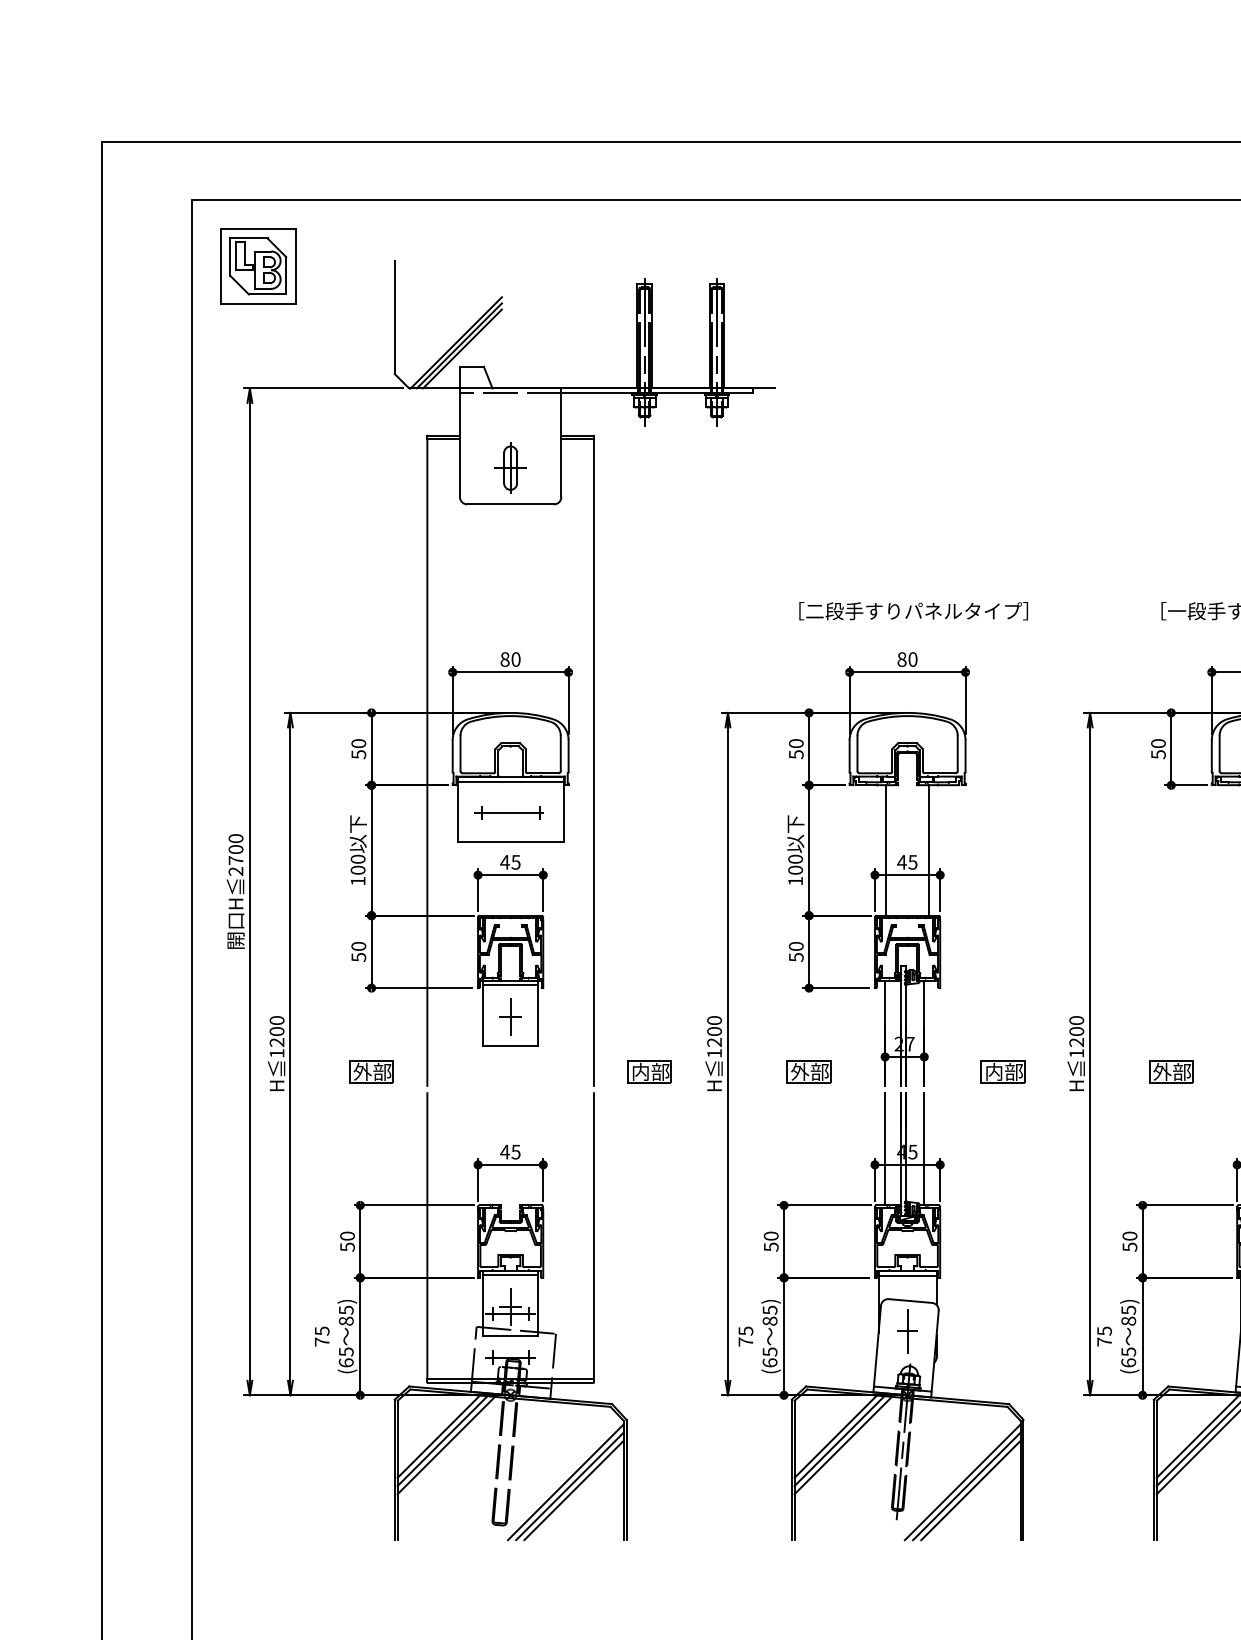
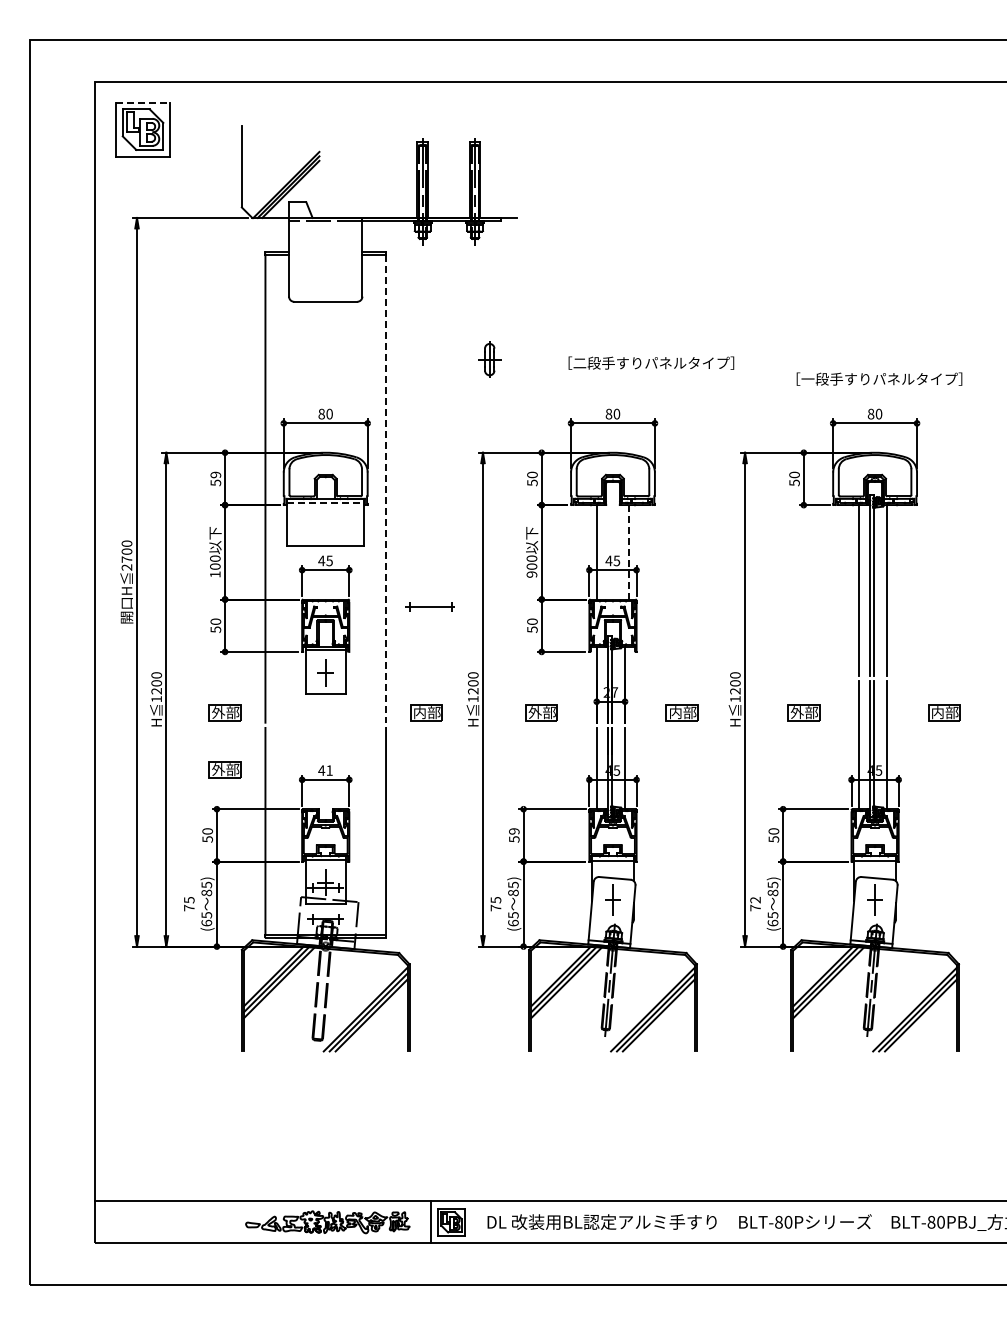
line: (258, 228) -> (143, 102), solid -> dashed
part: (510, 467) -> (489, 359), moved
text: (913, 610) -> (651, 362), moved
text: (358, 742) -> (215, 474), 50 -> 59
line: (594, 763) -> (386, 489), solid -> dashed
line: (511, 783) -> (326, 503), solid -> dashed
part: (508, 812) -> (429, 606), moved
line: (929, 850) -> (628, 552), solid -> dashed
text: (794, 881) -> (531, 574), 100 -> 900
part: (370, 1150) -> (224, 769), added
text: (515, 1151) -> (329, 770), 45 -> 41
text: (771, 1236) -> (514, 831), 50 -> 59
text: (1104, 1331) -> (755, 900), 75 -> 72

